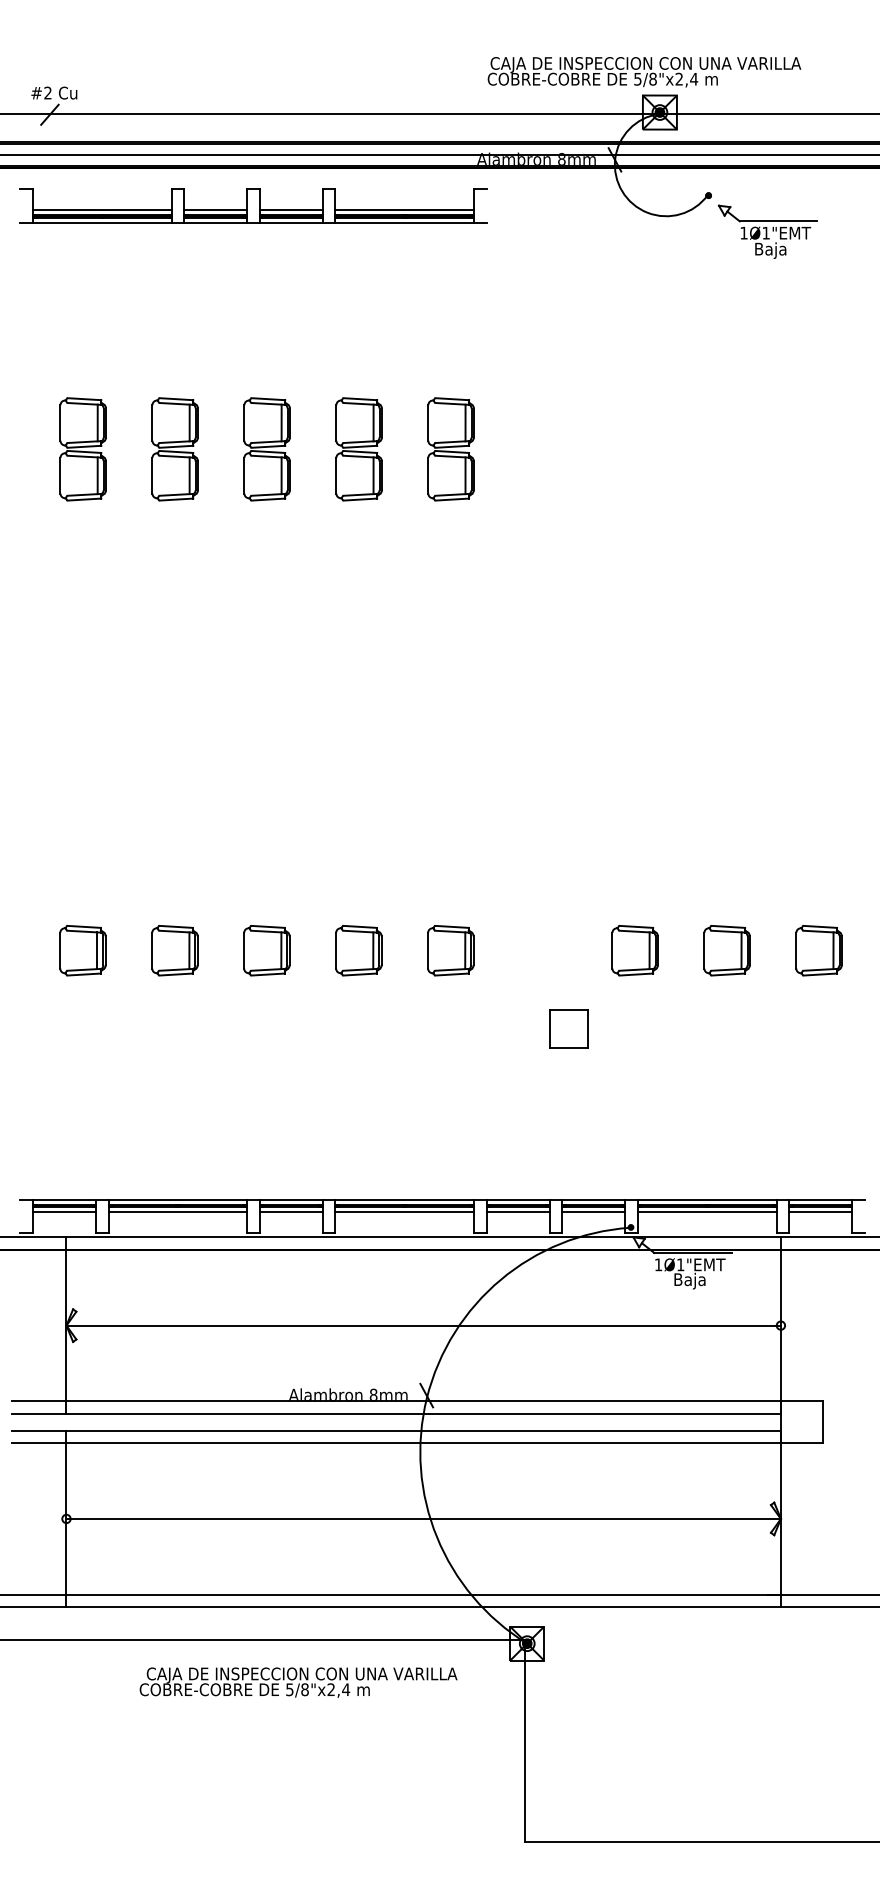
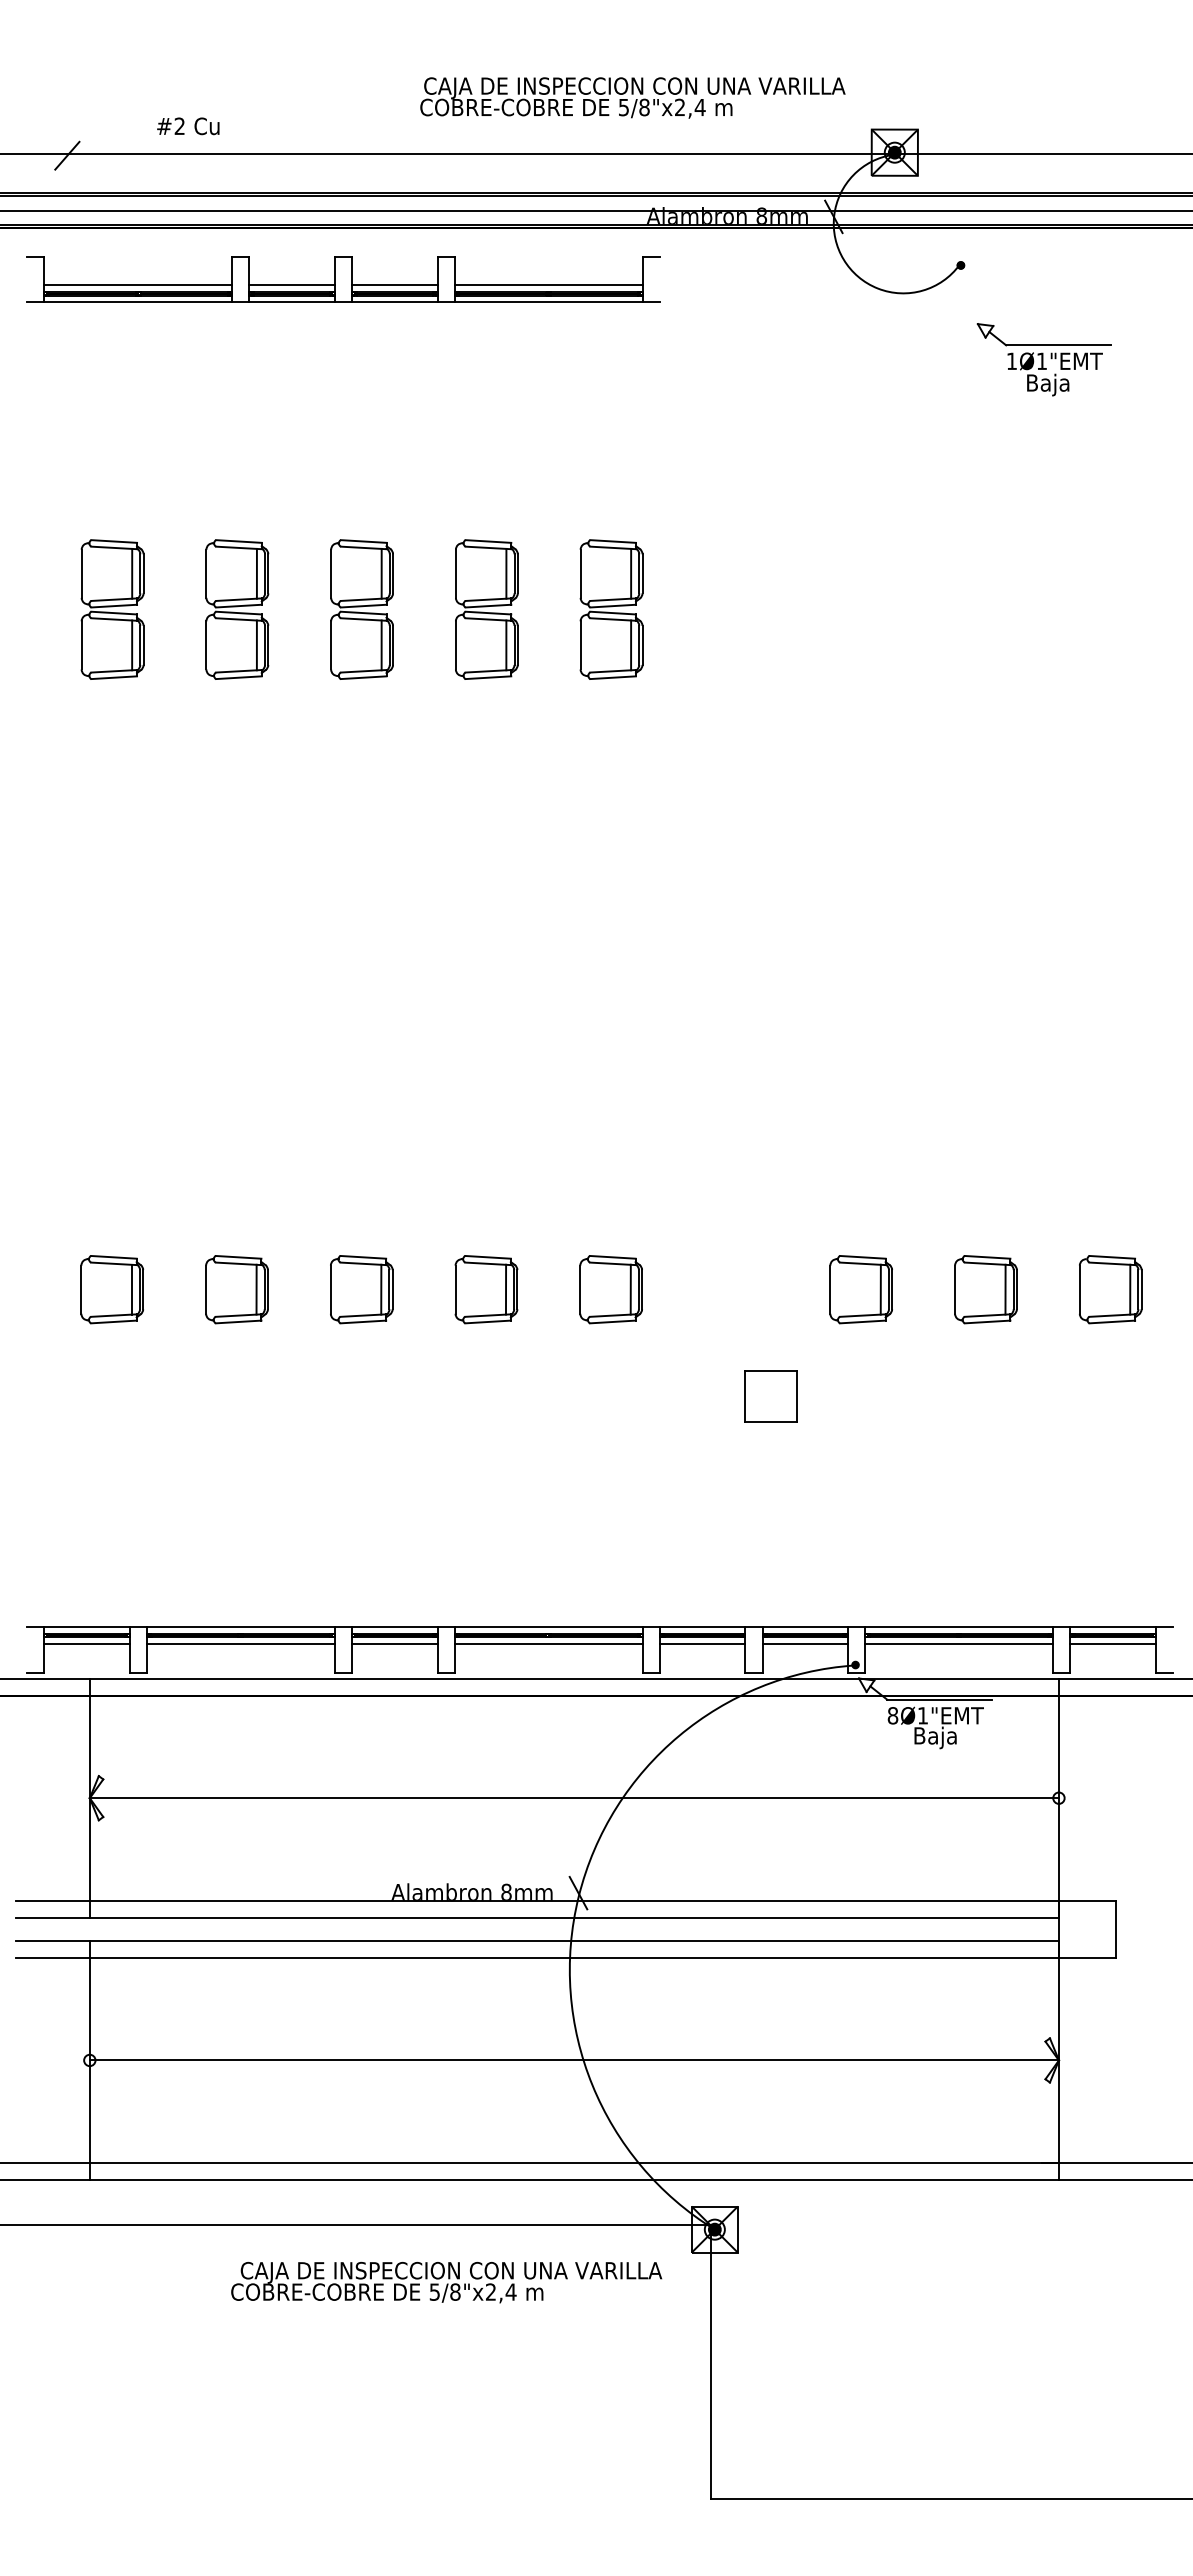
text: (644, 71) -> (632, 97), moved
text: (54, 93) -> (188, 126), moved
part: (767, 231) -> (1043, 359), moved
text: (658, 1264) -> (892, 1715), 1Ø1"EMT -> 8Ø1"EMT
text: (298, 1682) -> (446, 2282), moved

